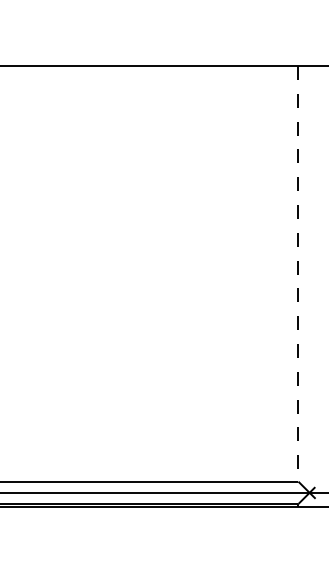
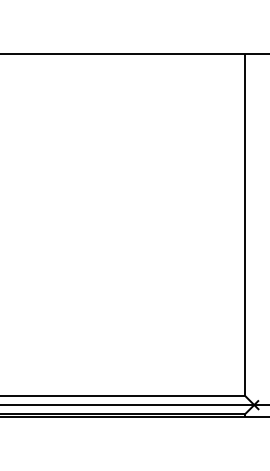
line: (298, 274) -> (245, 225), dashed -> solid

